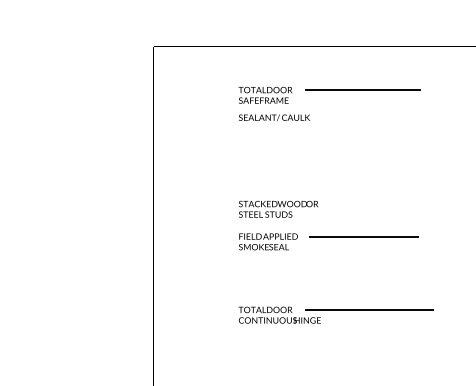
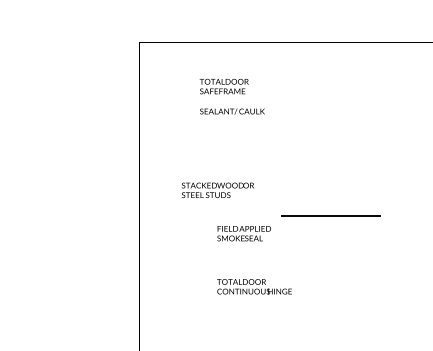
line: (363, 90) -> (330, 82), removed
text: (265, 94) -> (224, 85), moved
text: (274, 117) -> (232, 111), moved
text: (278, 208) -> (217, 189), moved
text: (268, 241) -> (244, 233), moved
line: (369, 310) -> (336, 282), removed

